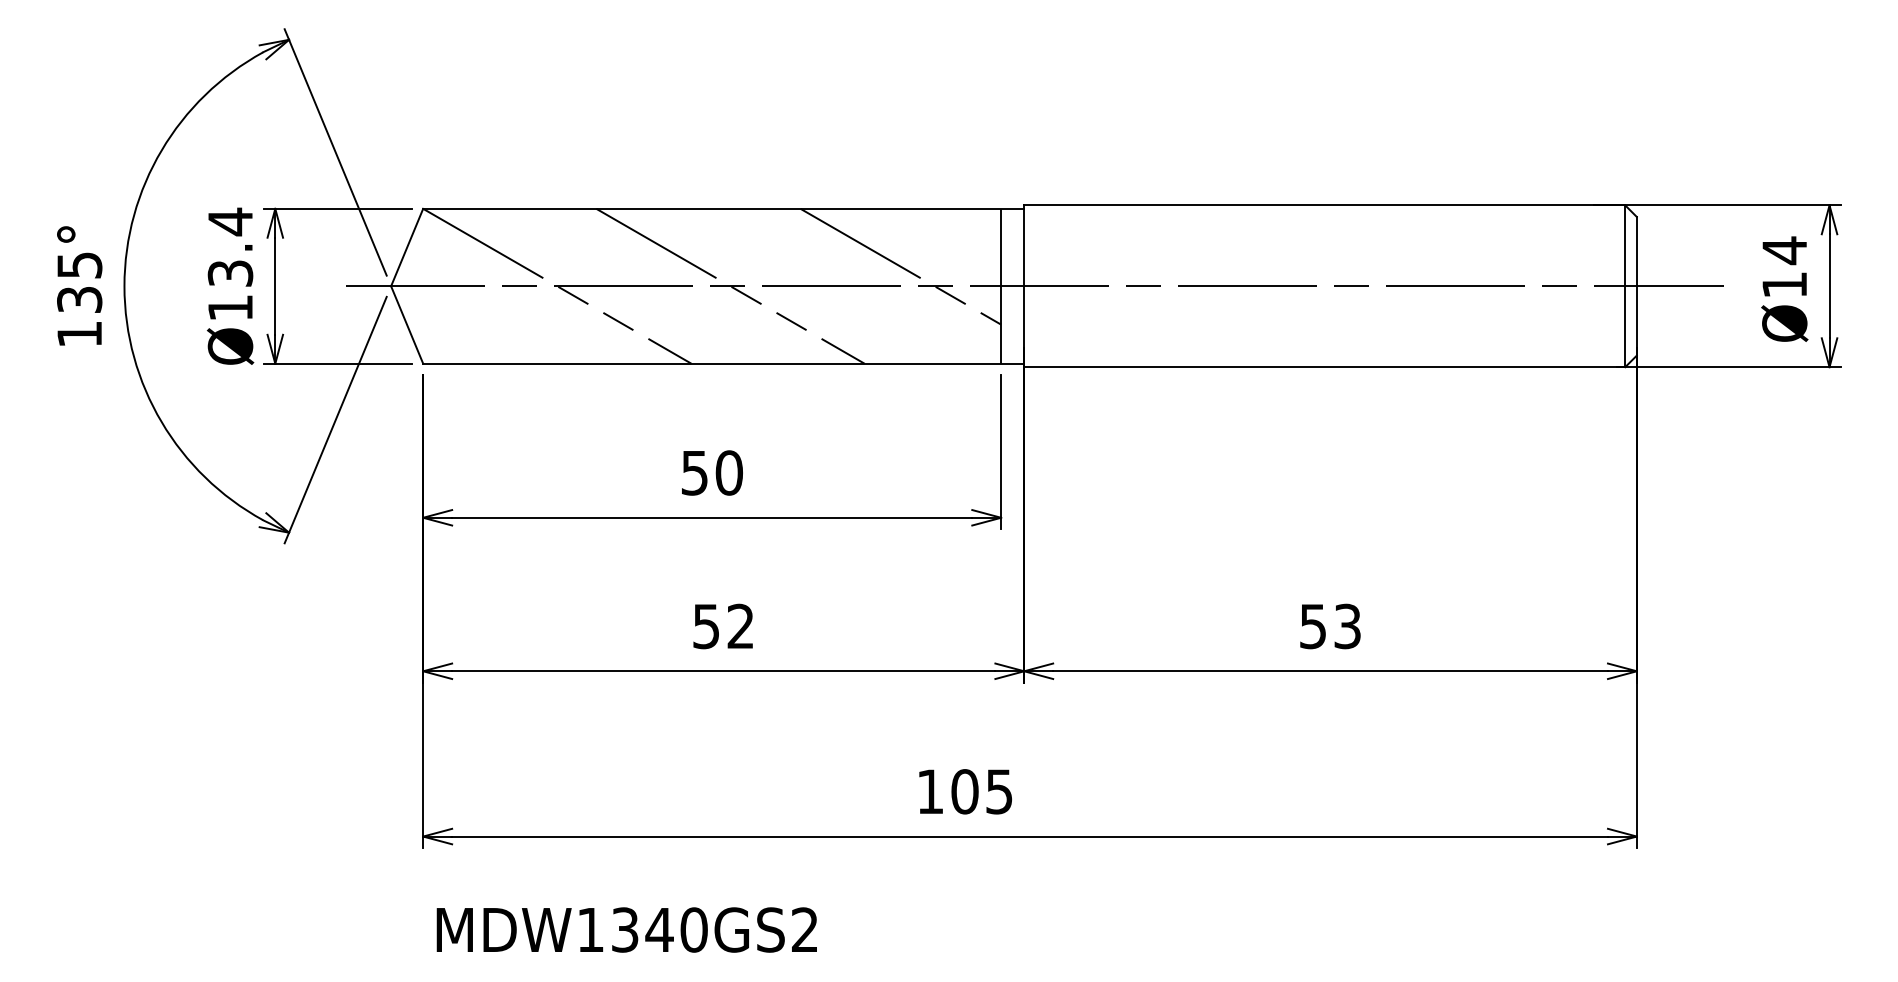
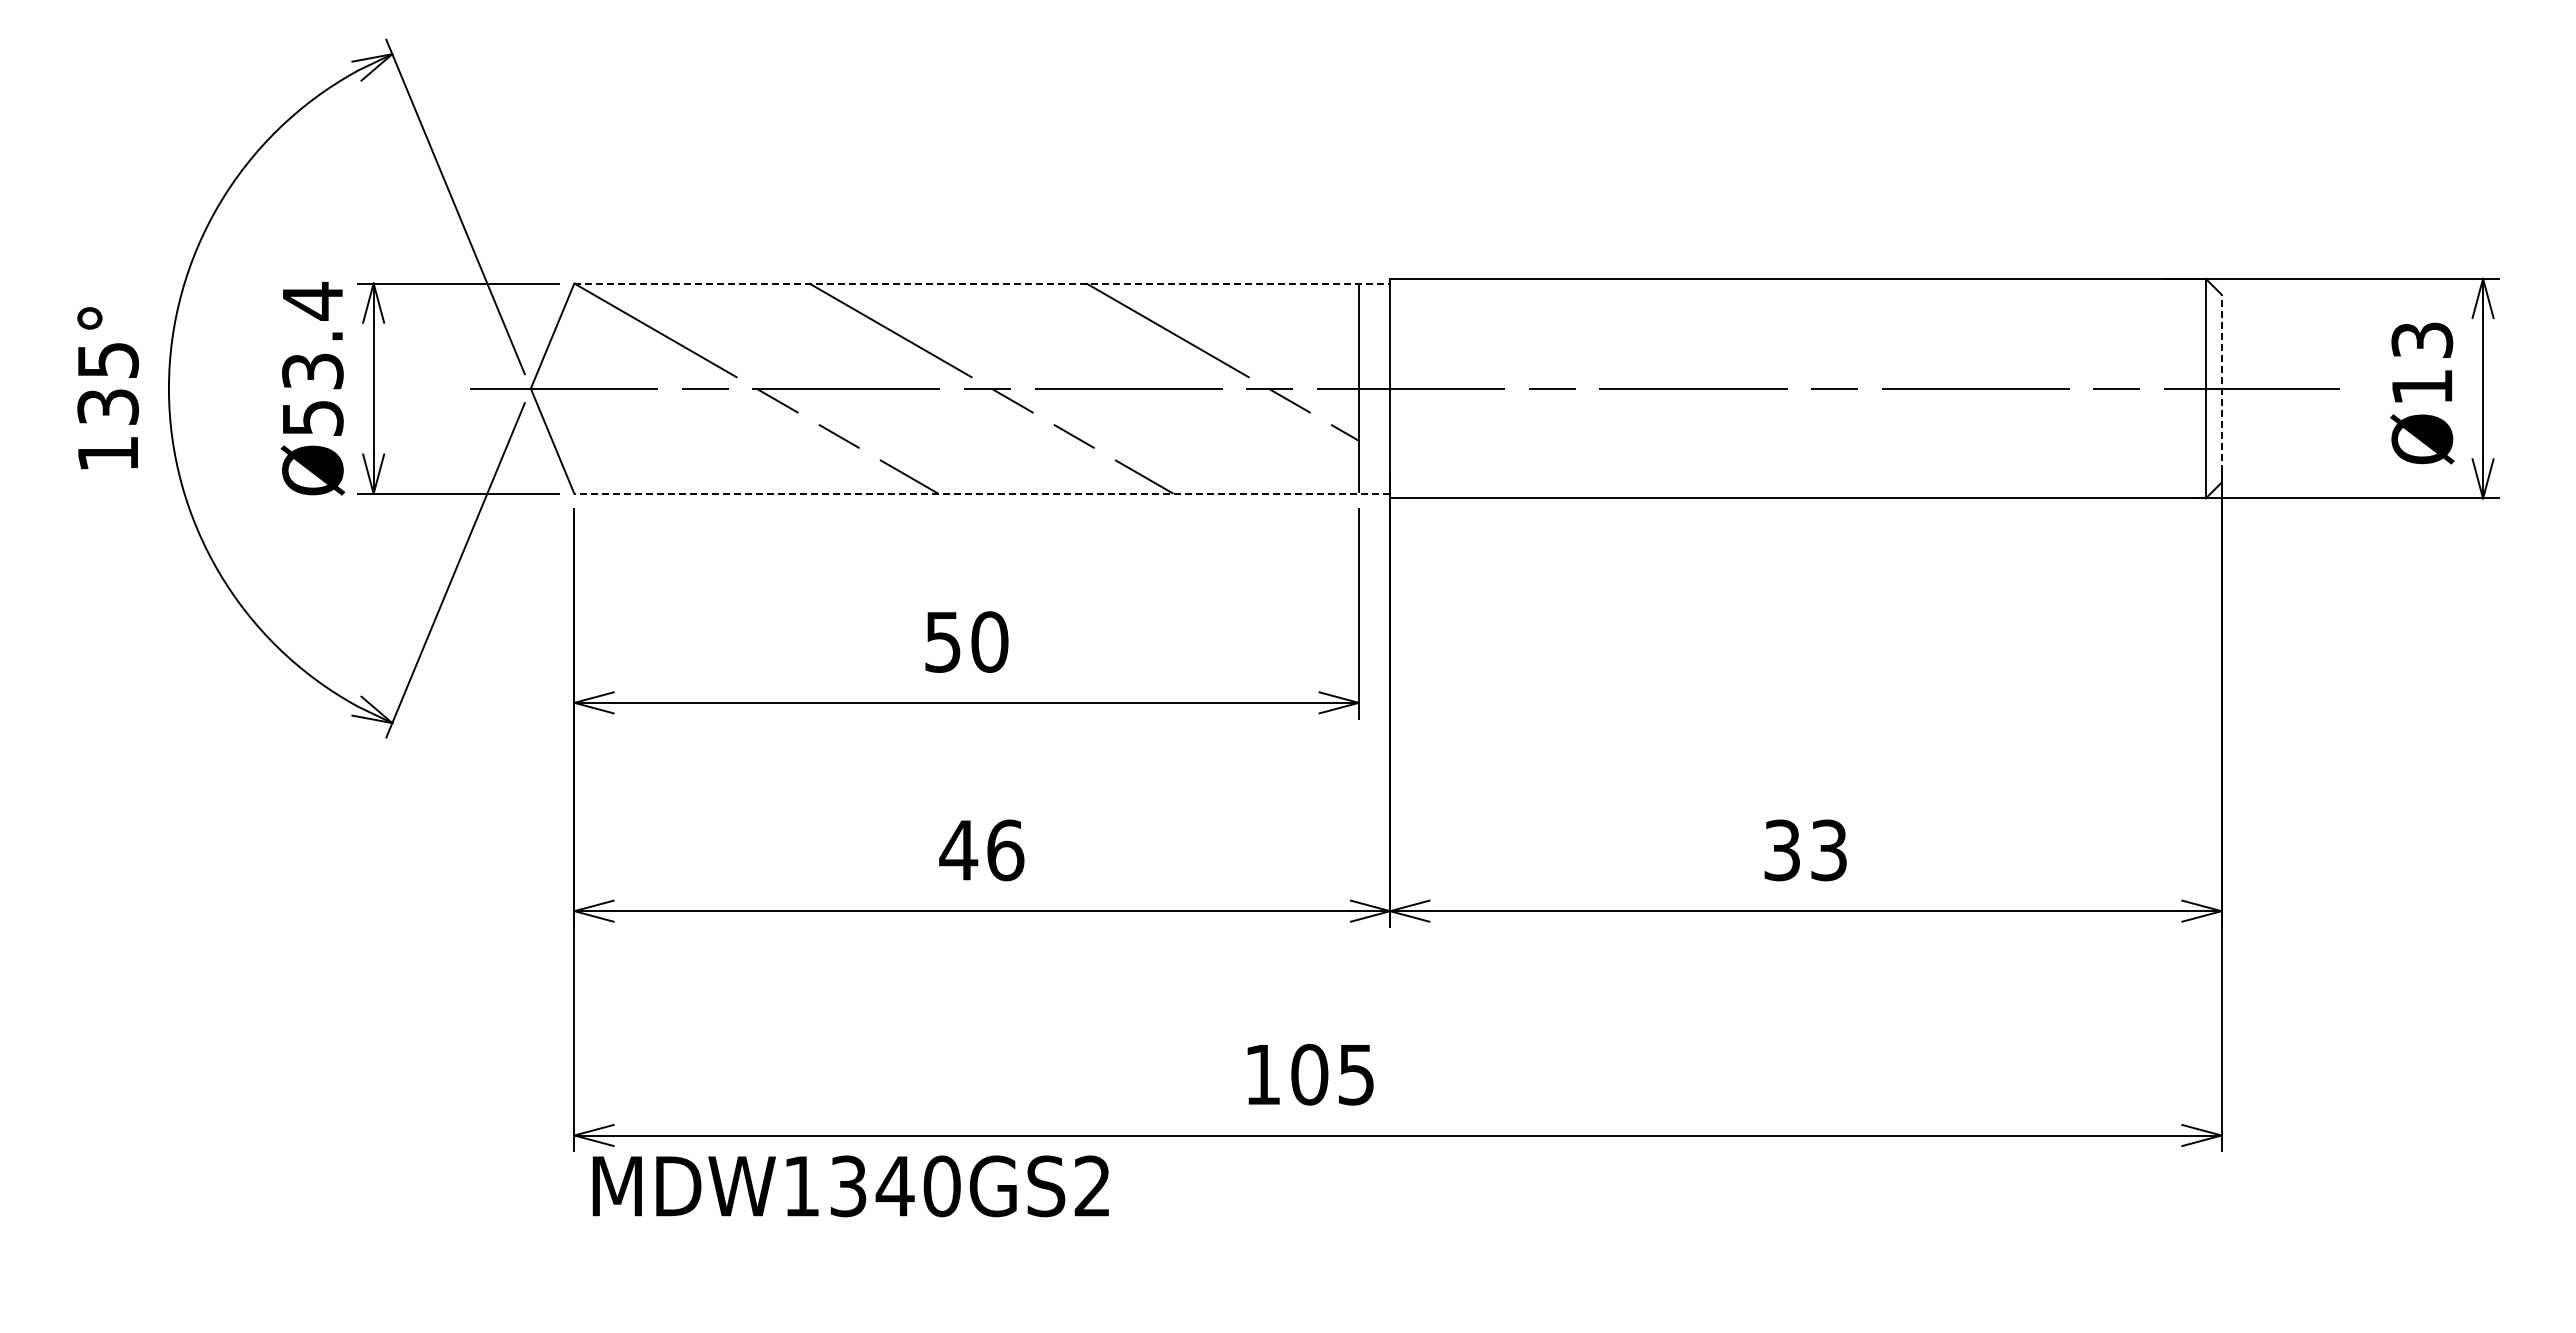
line: (723, 208) -> (982, 283), solid -> dashed
text: (1784, 250) -> (2422, 340), Ø14 -> Ø13
line: (1636, 286) -> (2221, 388), solid -> dashed
text: (230, 308) -> (313, 418), Ø13.4 -> Ø53.4
line: (723, 363) -> (982, 493), solid -> dashed
text: (1313, 625) -> (1782, 849), 53 -> 33
text: (723, 626) -> (981, 850), 52 -> 46
text: (626, 930) -> (850, 1186), moved

